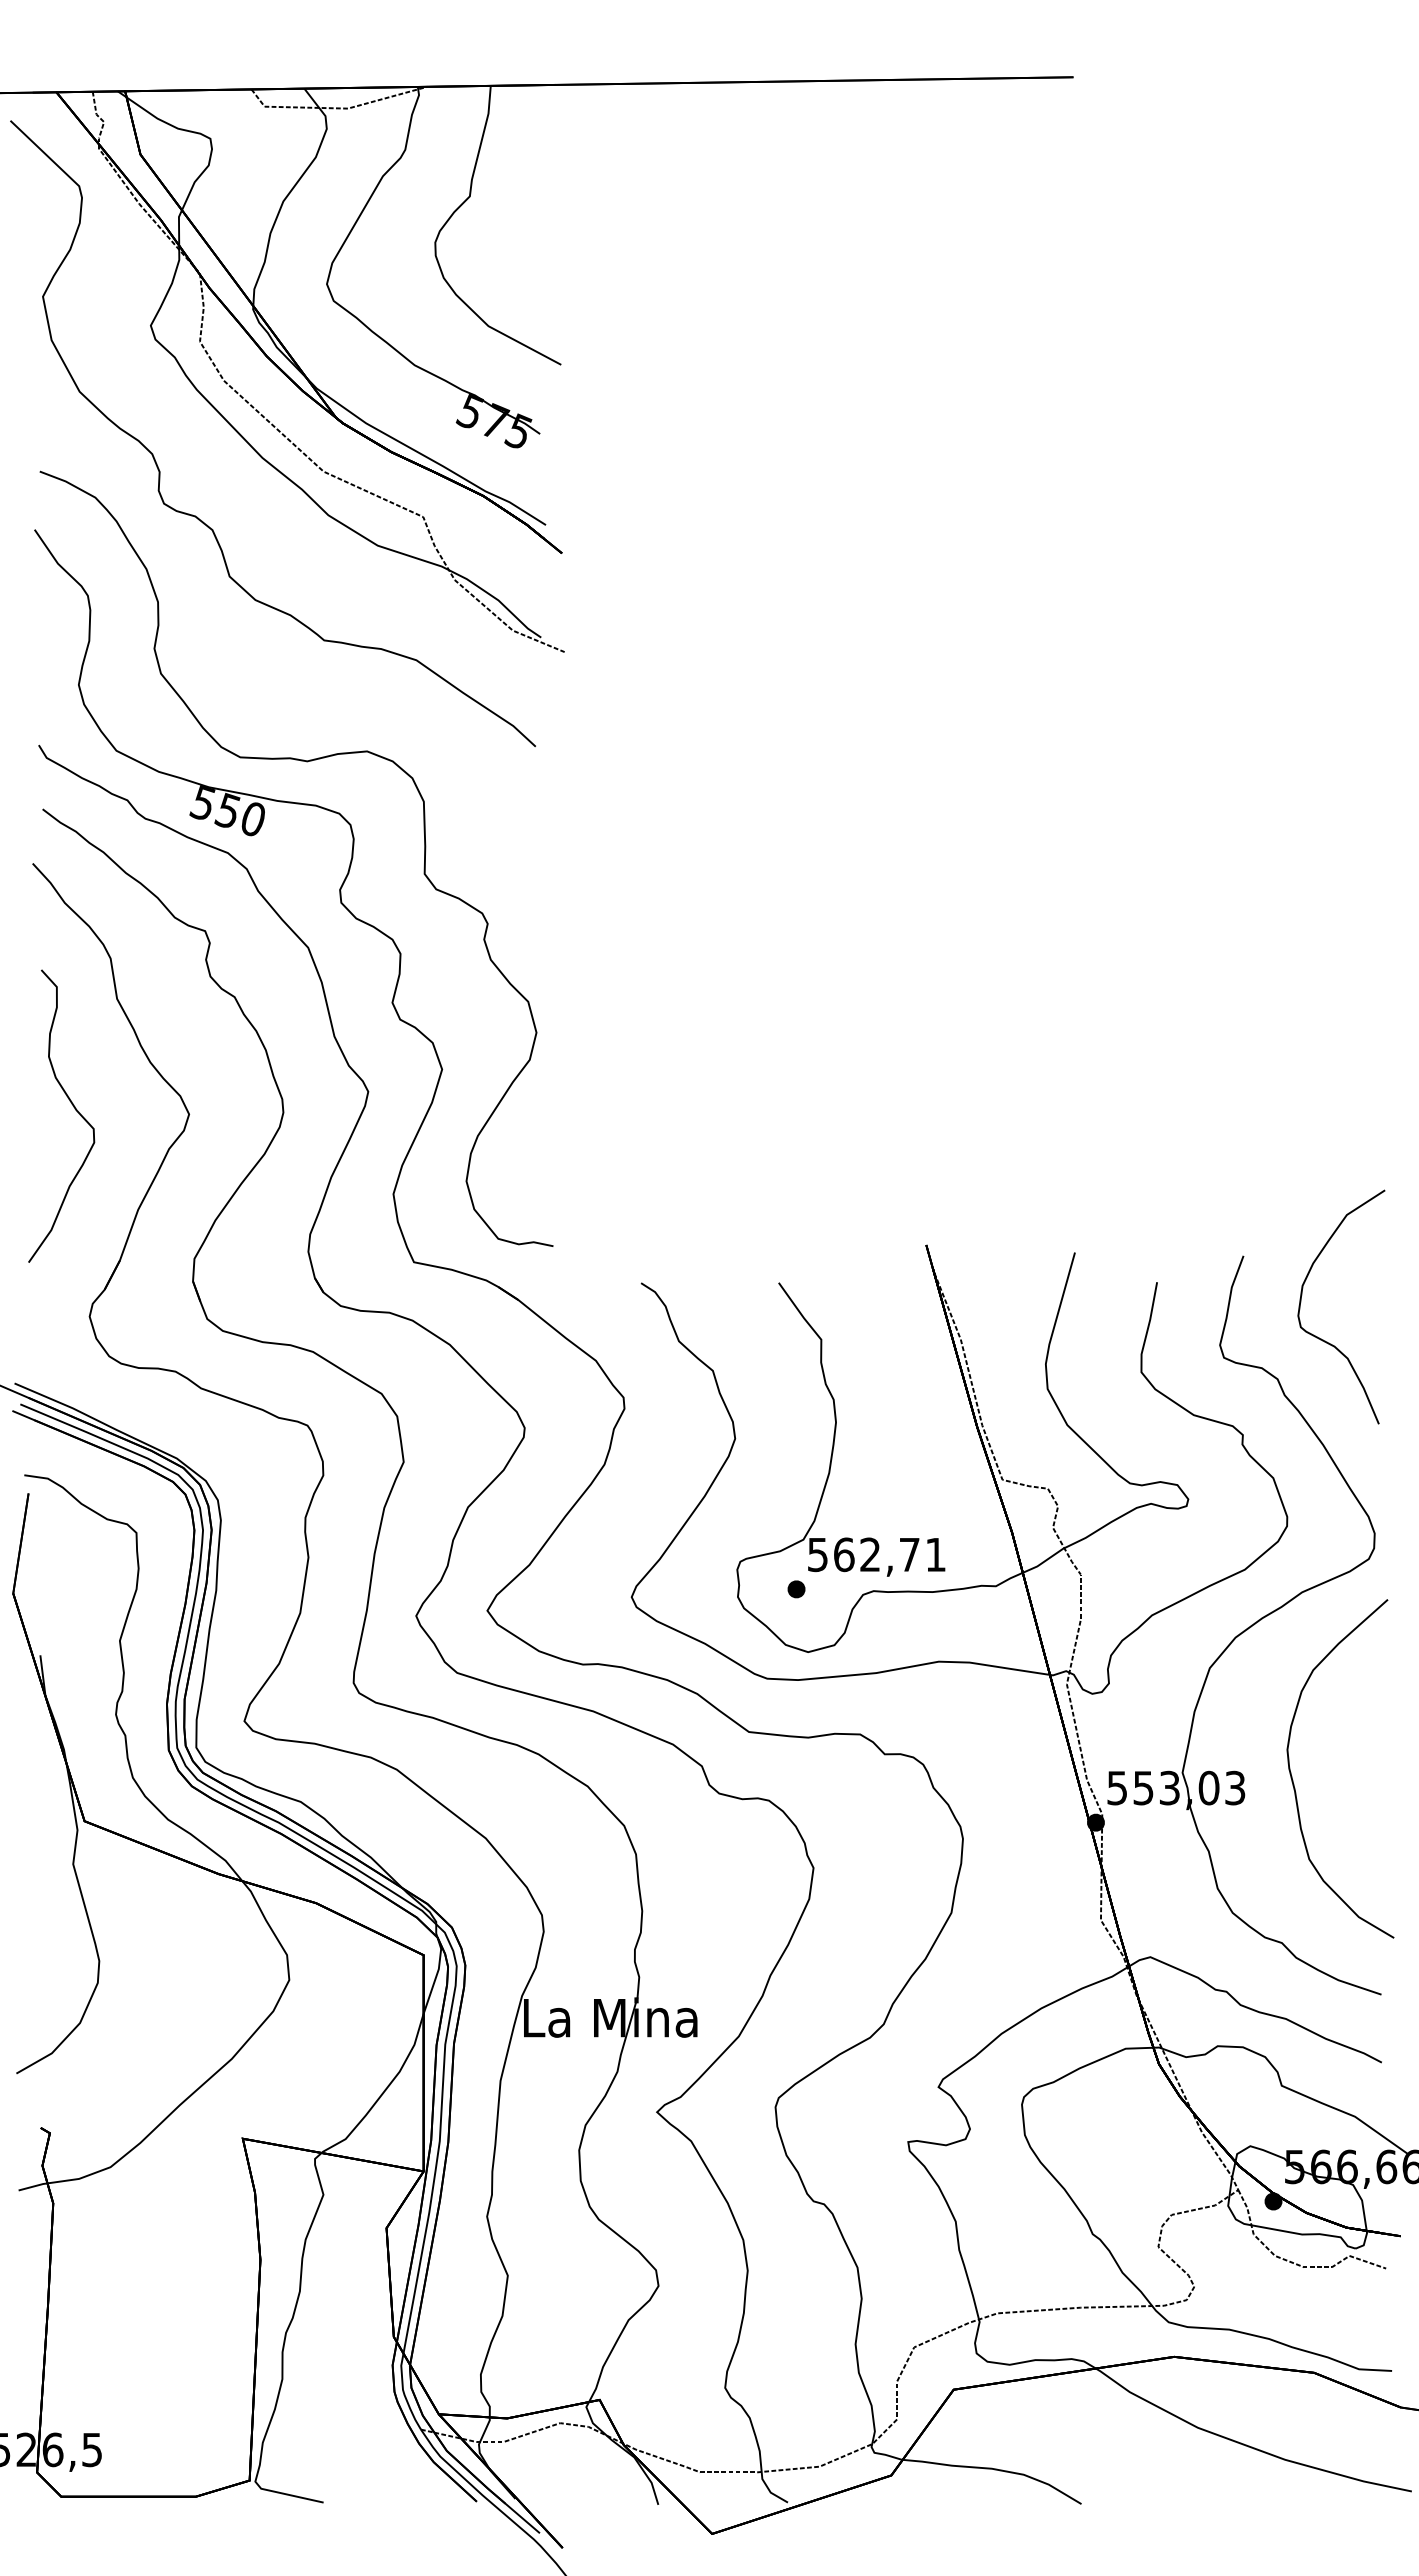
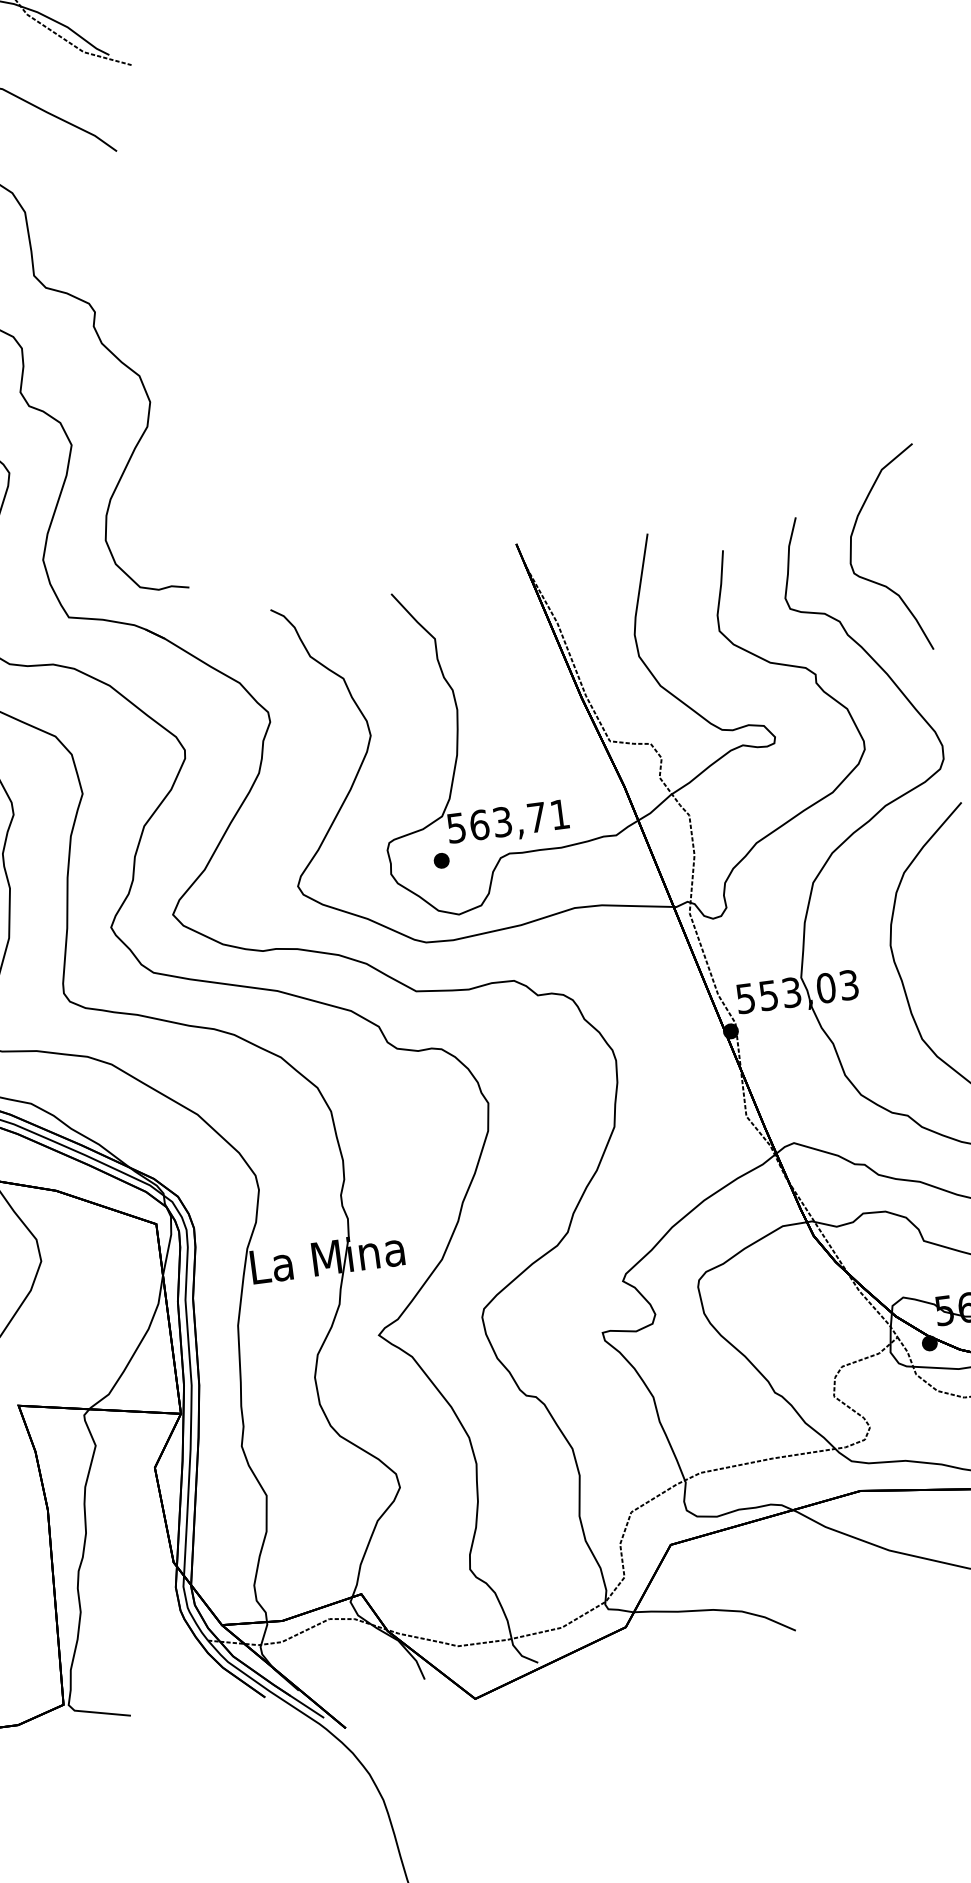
text: (870, 1554) -> (502, 821), 562,71 -> 563,71

